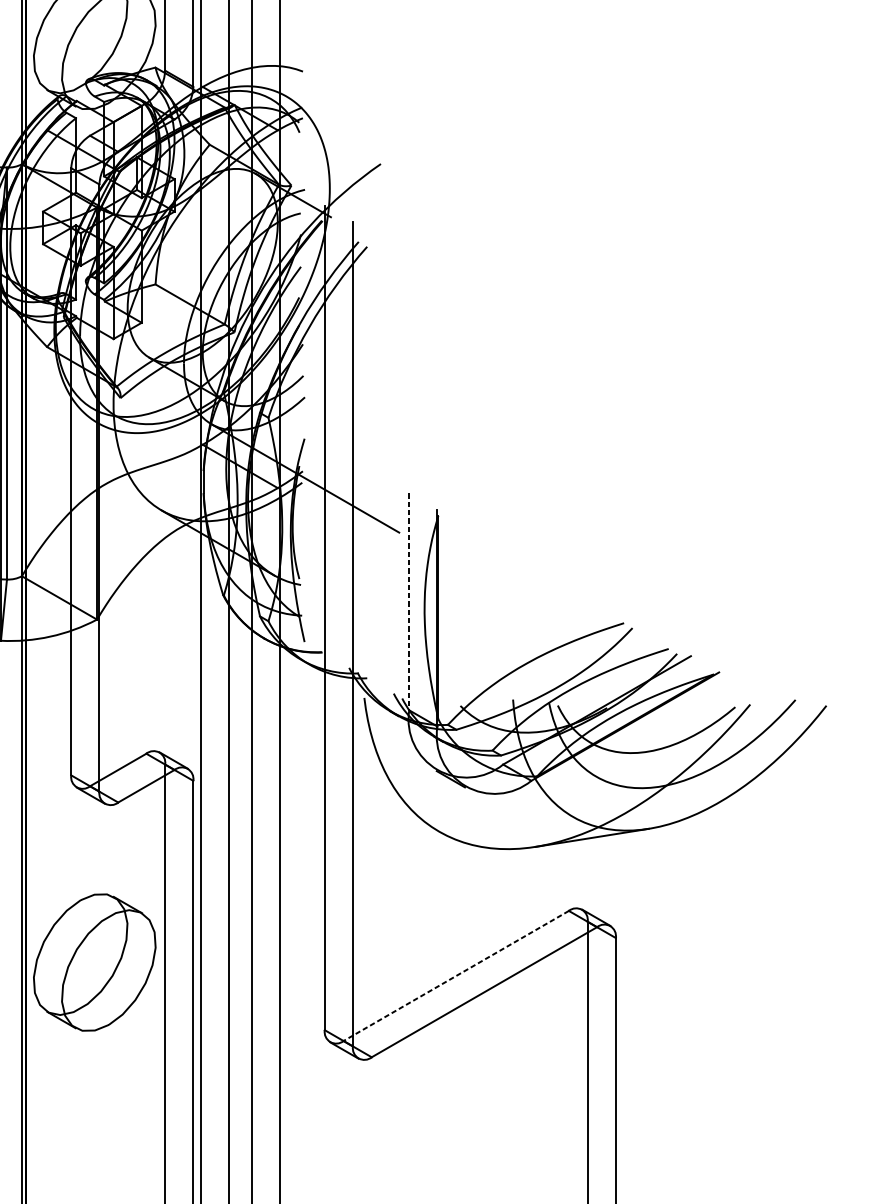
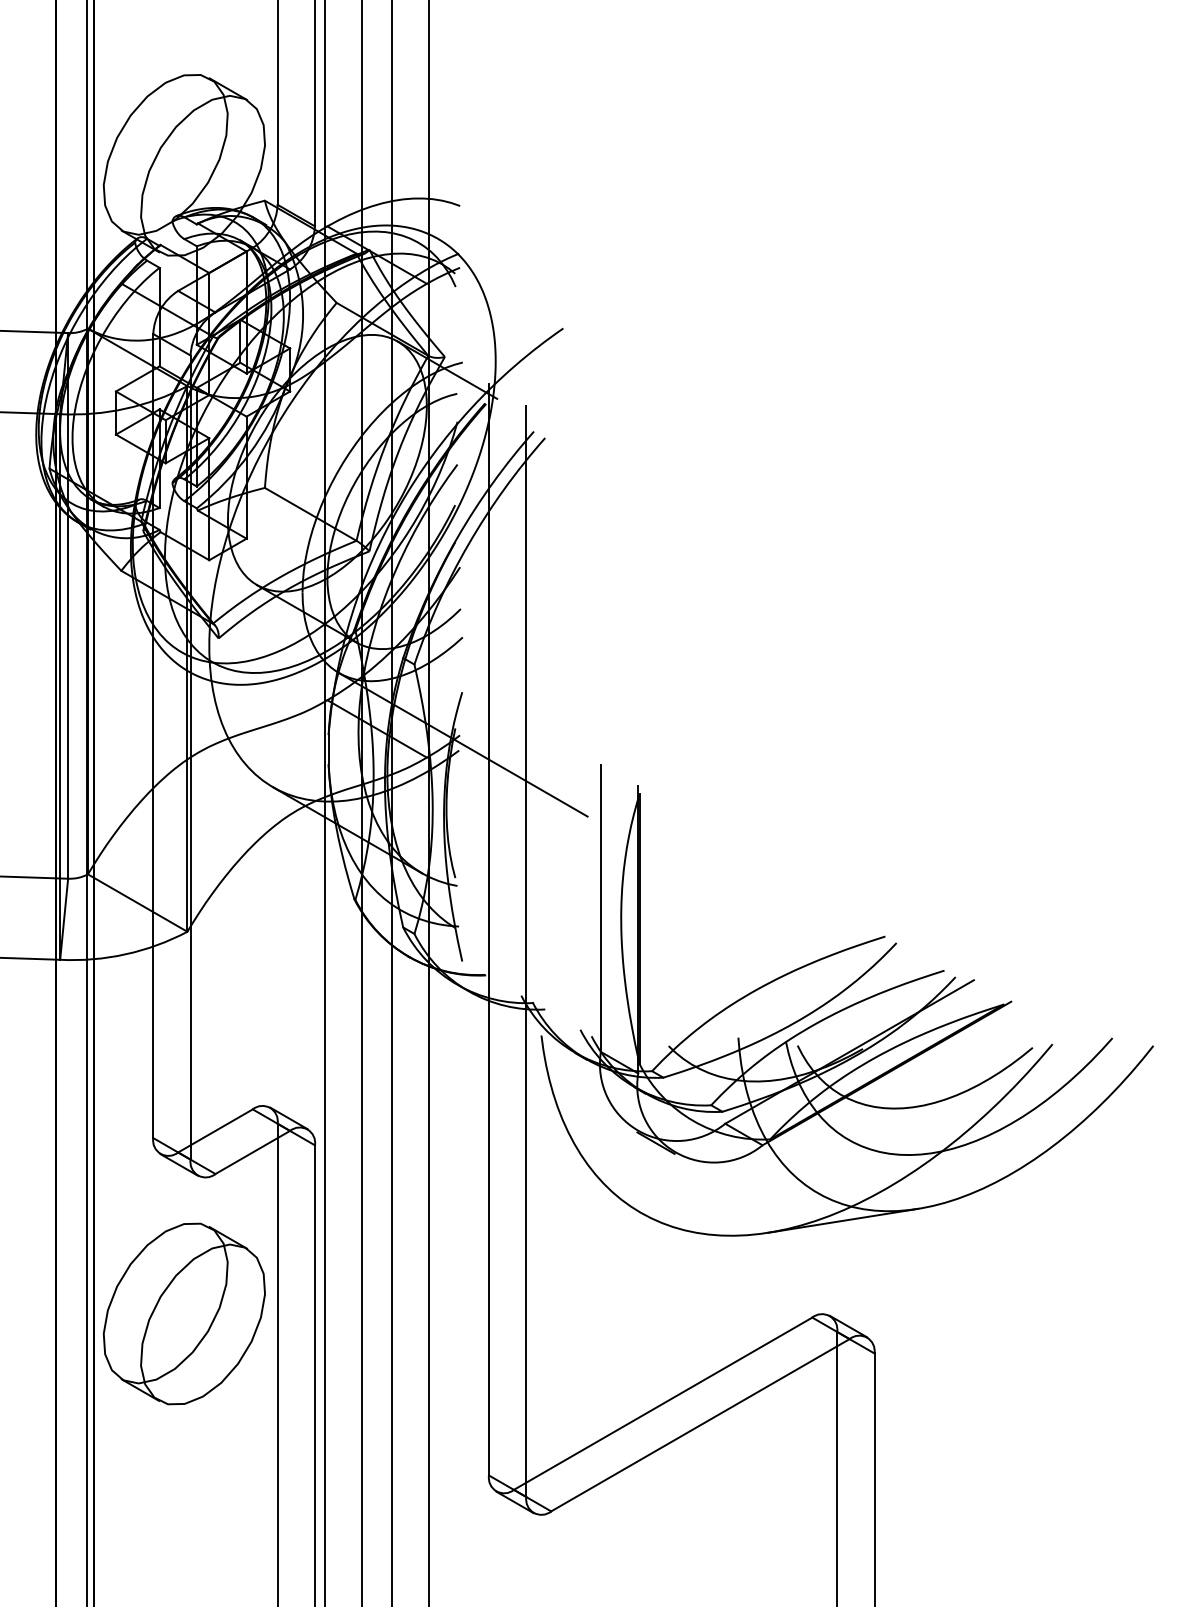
line: (408, 602) -> (600, 908), dashed -> solid
part: (94, 962) -> (183, 1313), moved
line: (455, 975) -> (662, 1403), dashed -> solid

